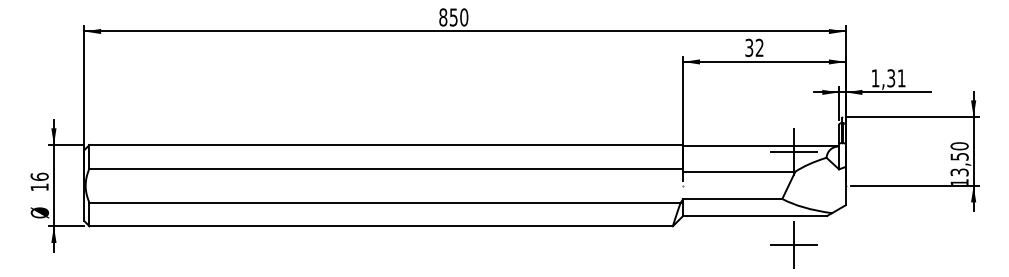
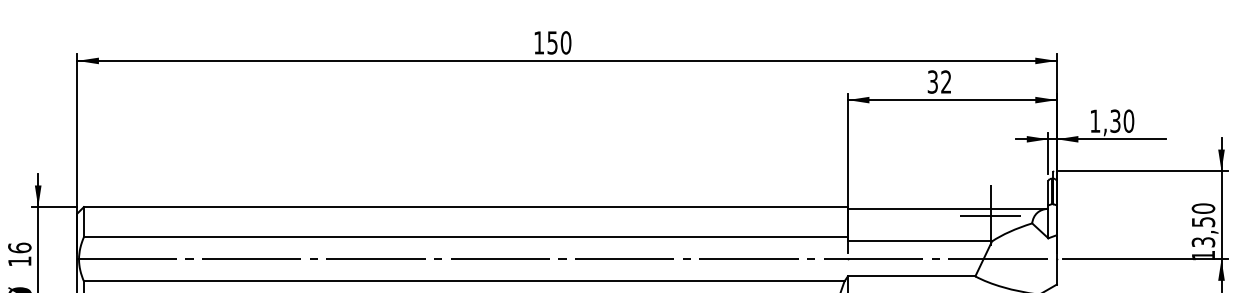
text: (443, 17) -> (539, 42), 850 -> 150
text: (901, 78) -> (1128, 121), 1,31 -> 1,30
line: (464, 185) -> (566, 259), added

